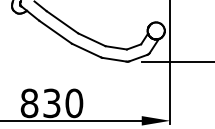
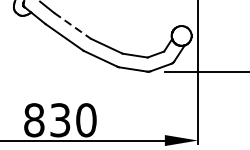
line: (62, 22) -> (72, 26), solid -> dashed

